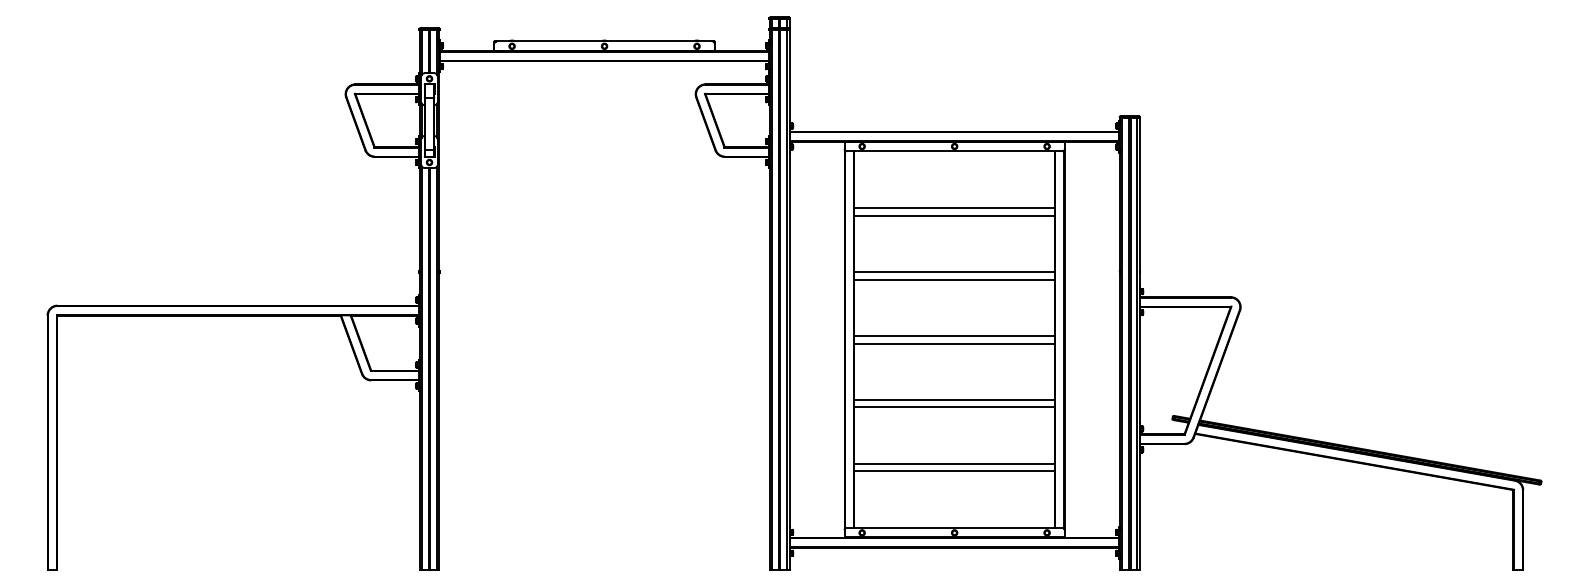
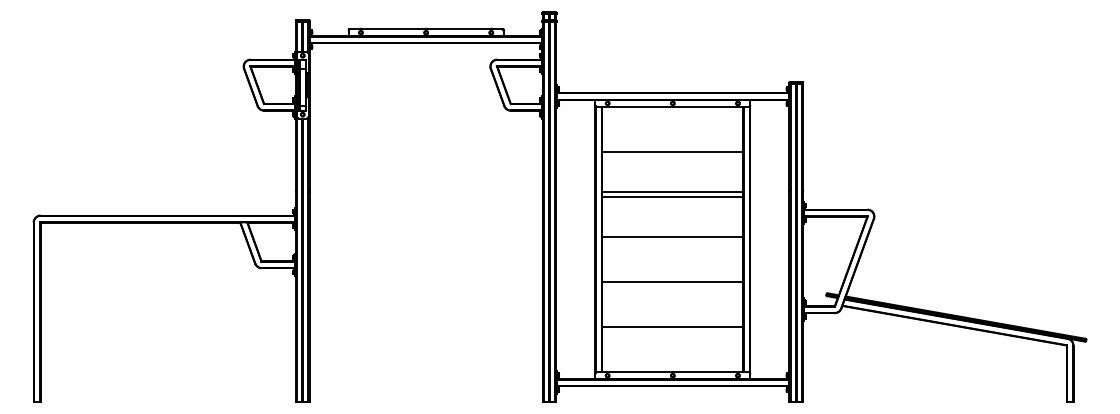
line: (954, 207) -> (672, 146), removed
line: (954, 343) -> (672, 242), removed
line: (954, 407) -> (672, 287), removed
line: (954, 471) -> (672, 332), removed

